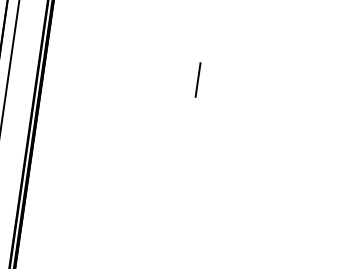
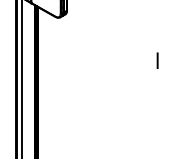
line: (197, 79) -> (157, 60), moved

